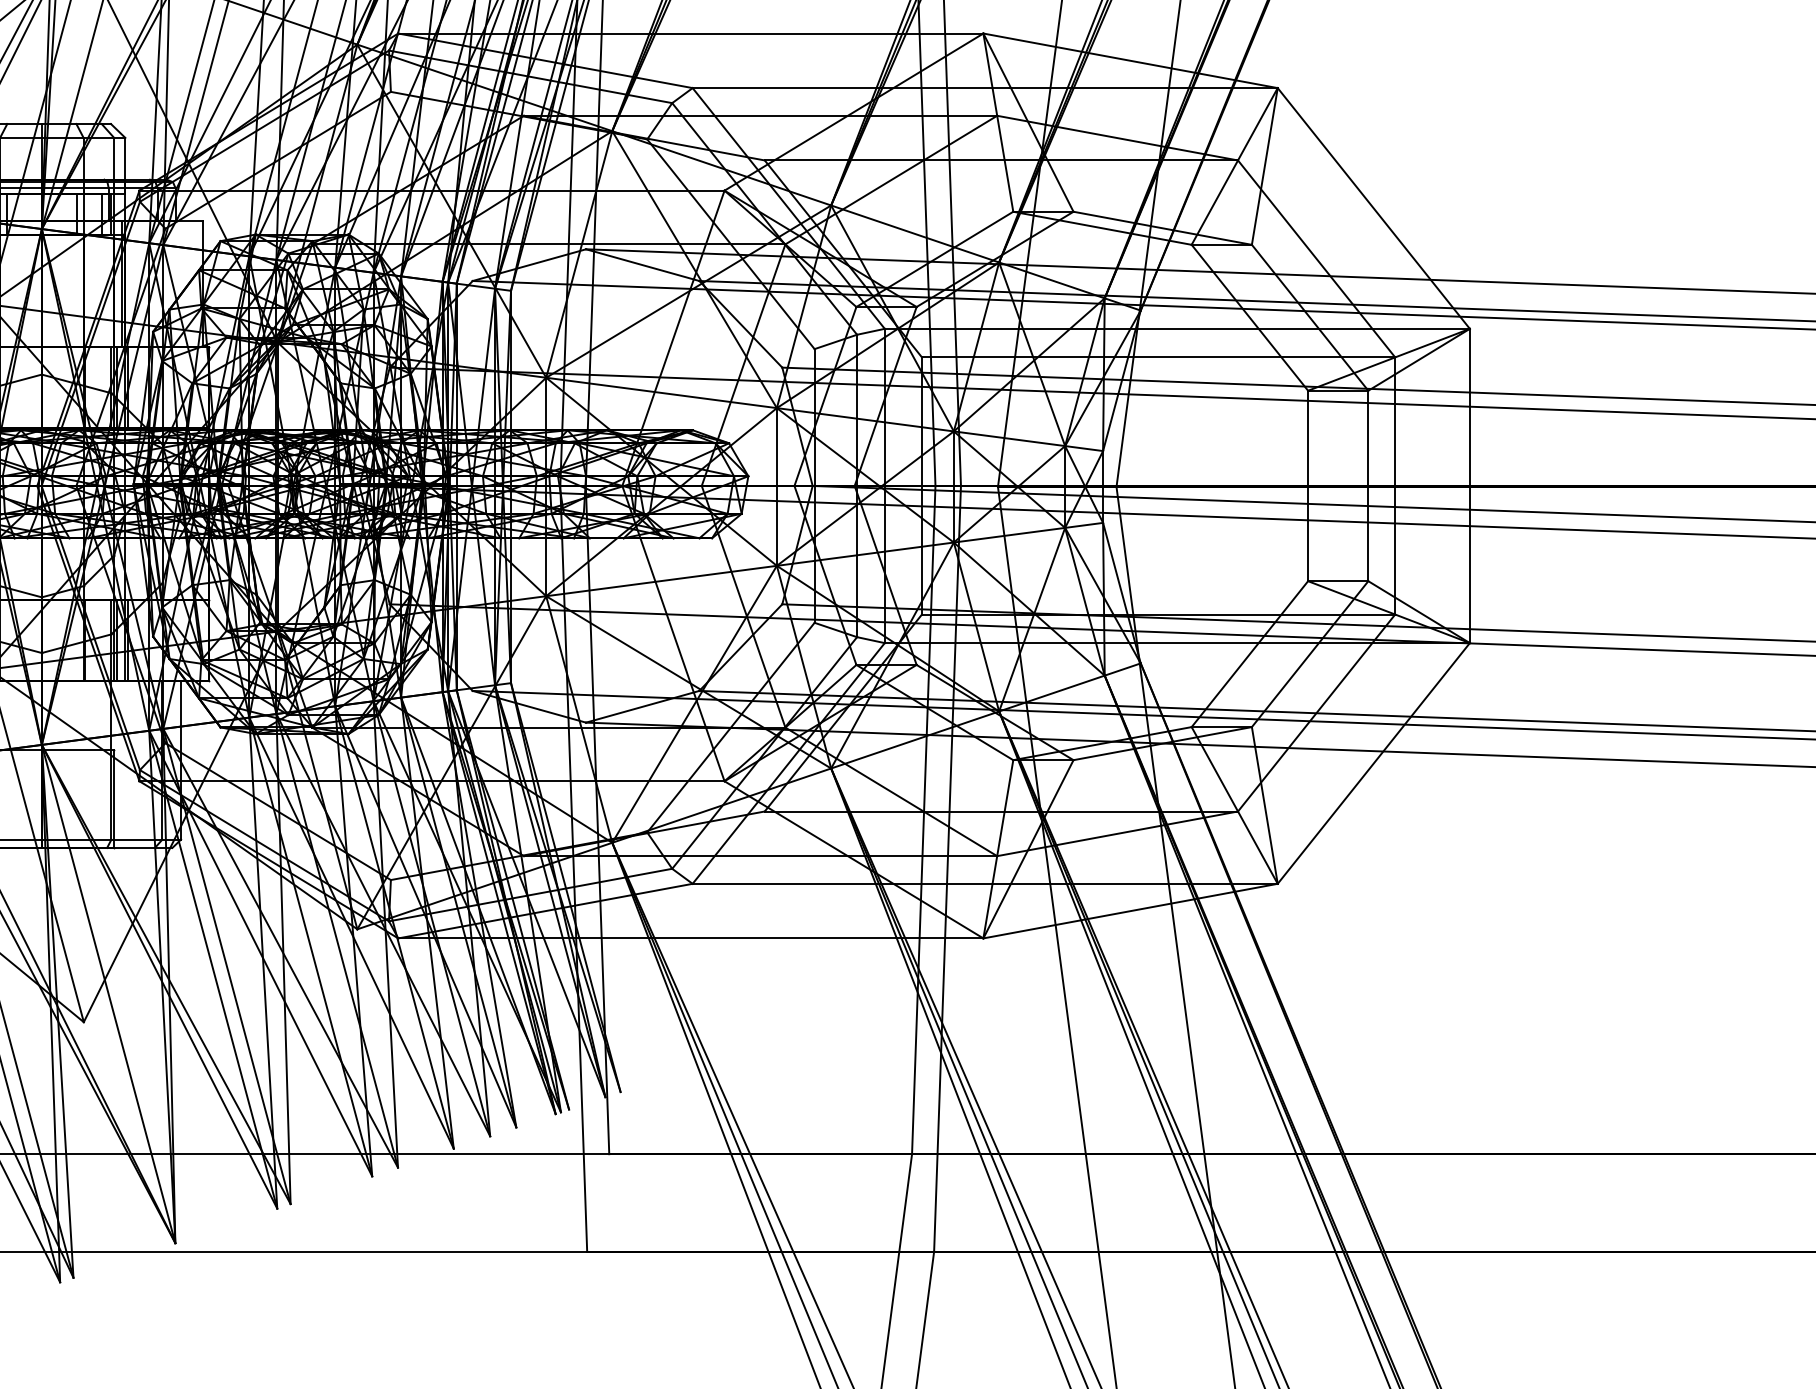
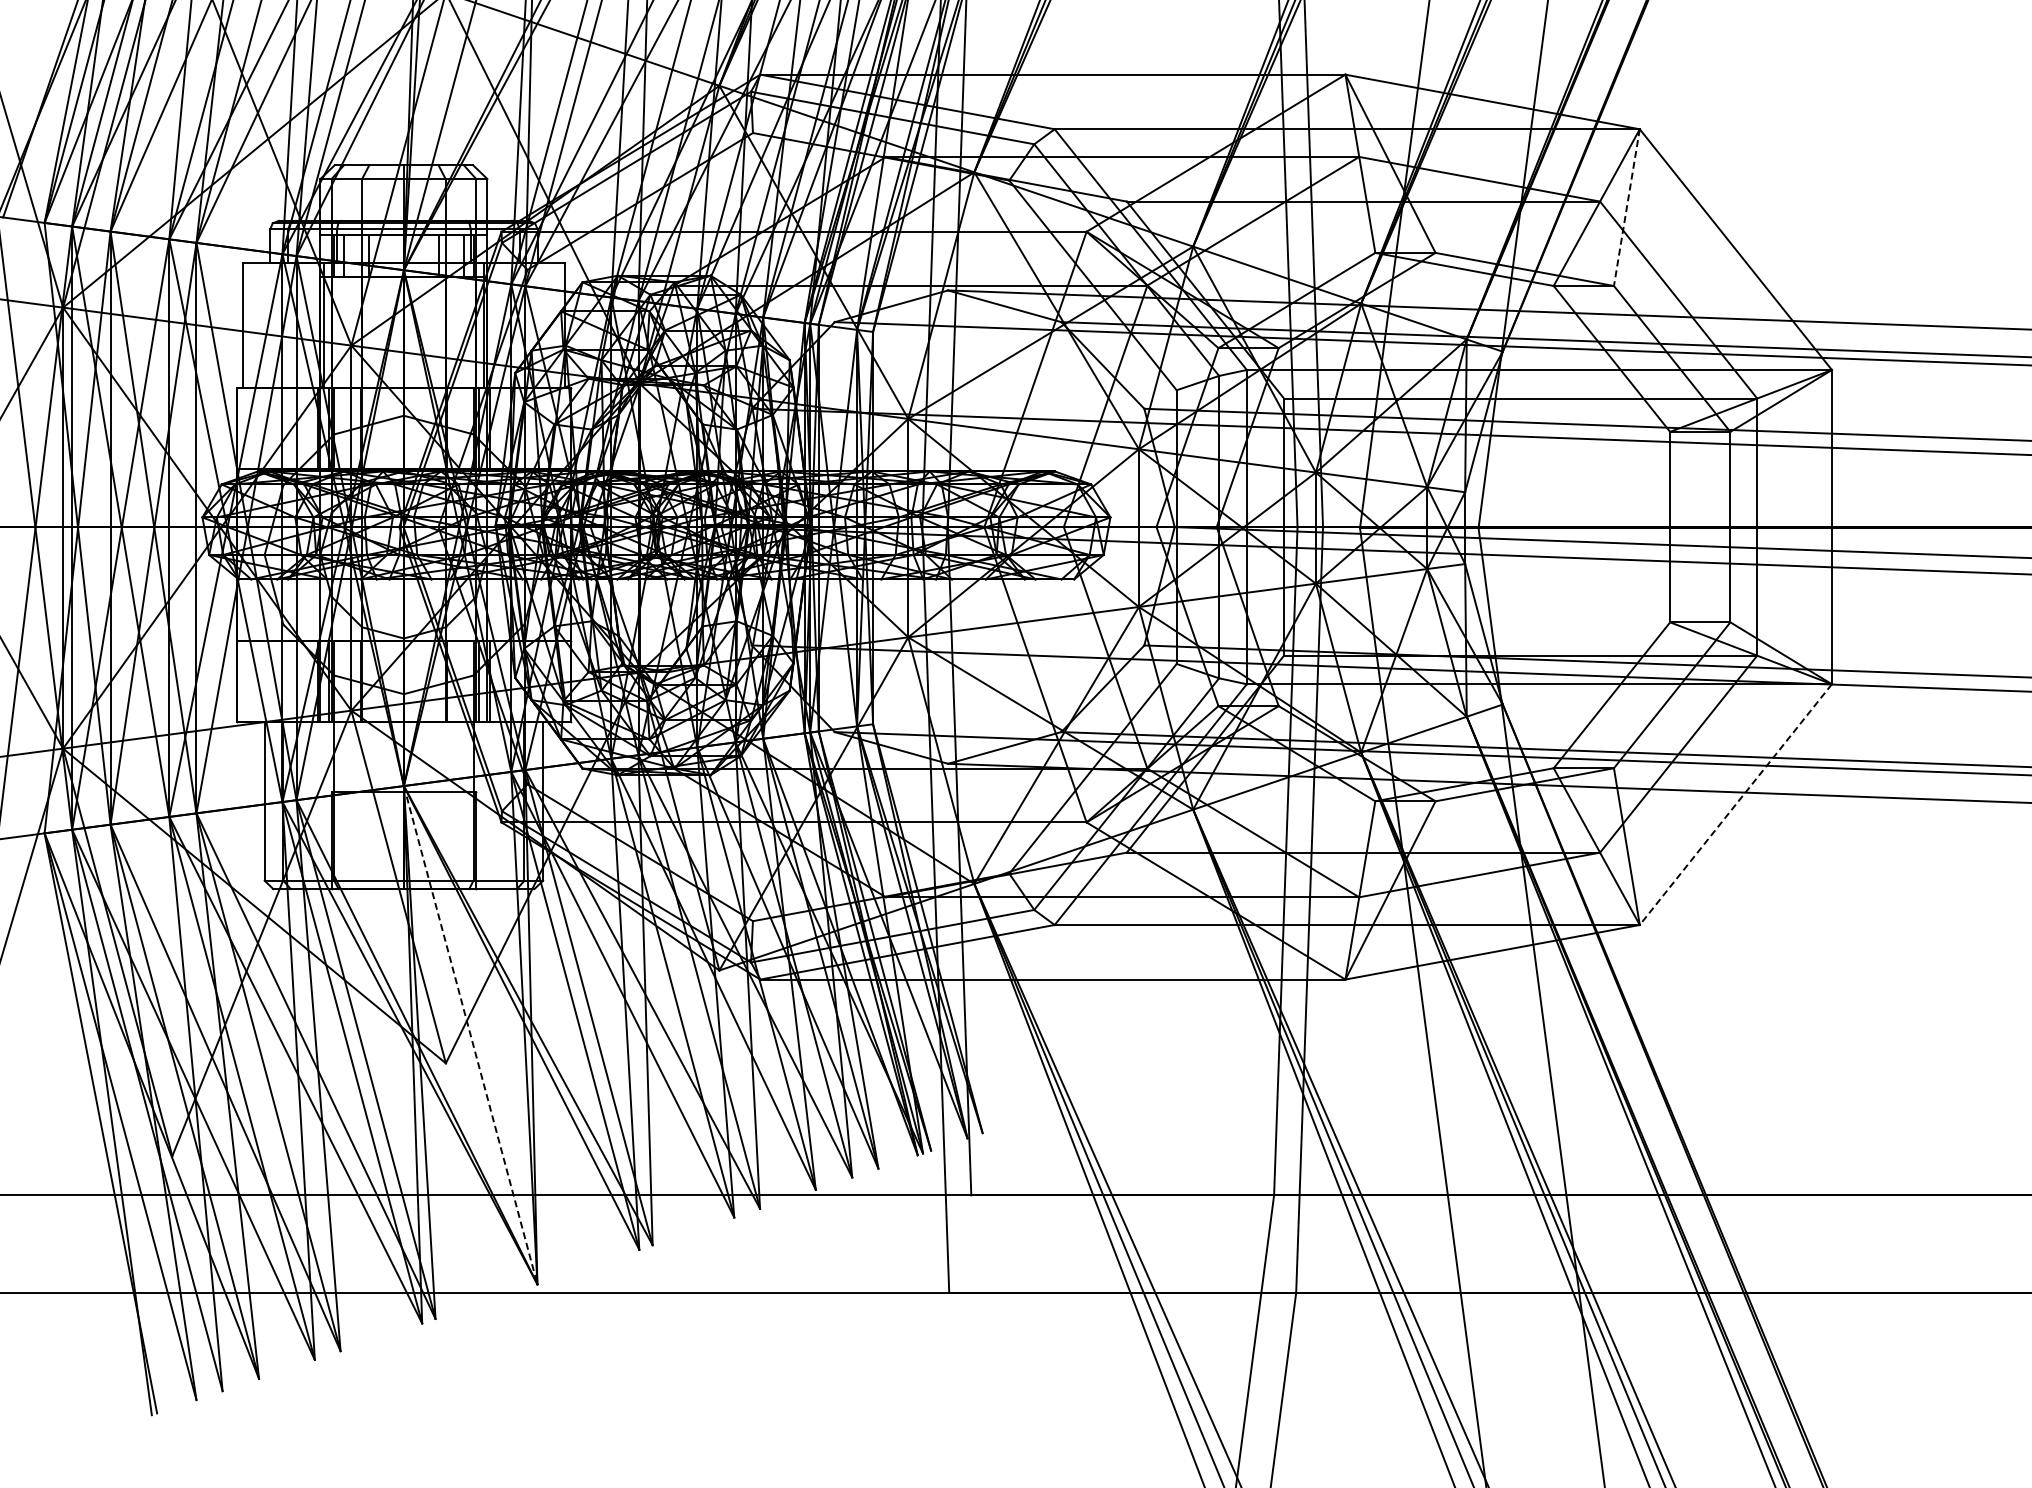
line: (1264, 167) -> (1626, 208), solid -> dashed
line: (1373, 763) -> (1735, 804), solid -> dashed
line: (108, 994) -> (470, 1035), solid -> dashed

